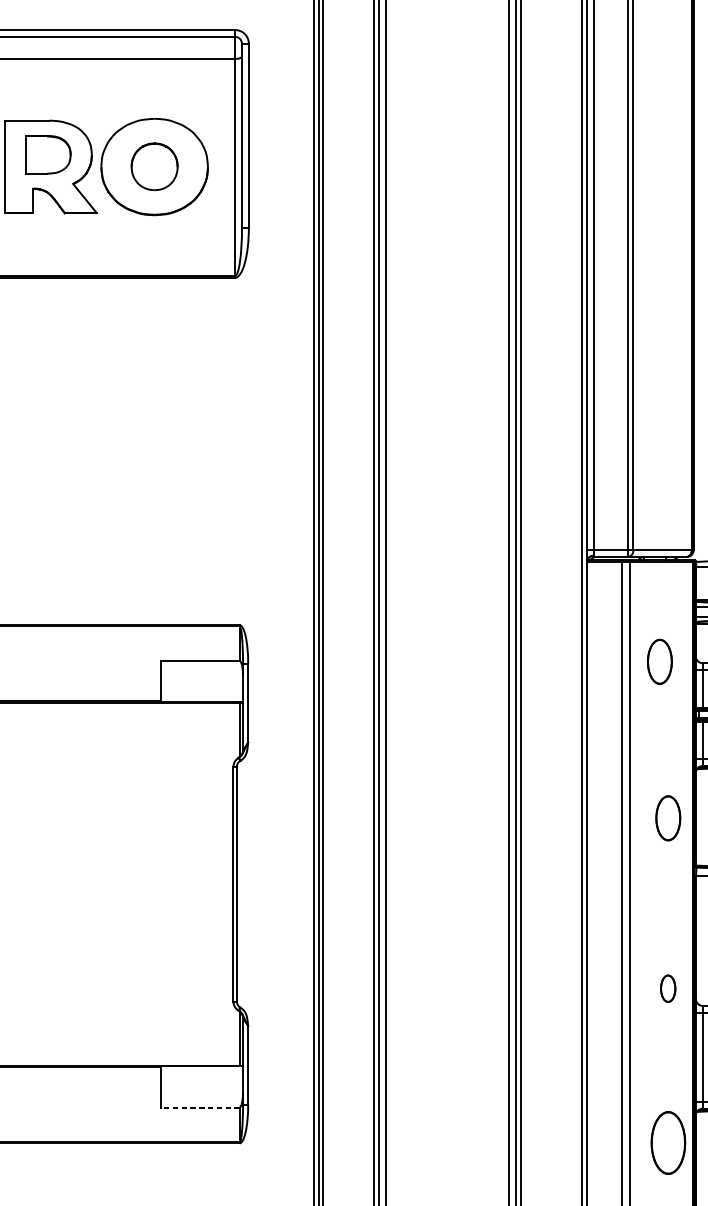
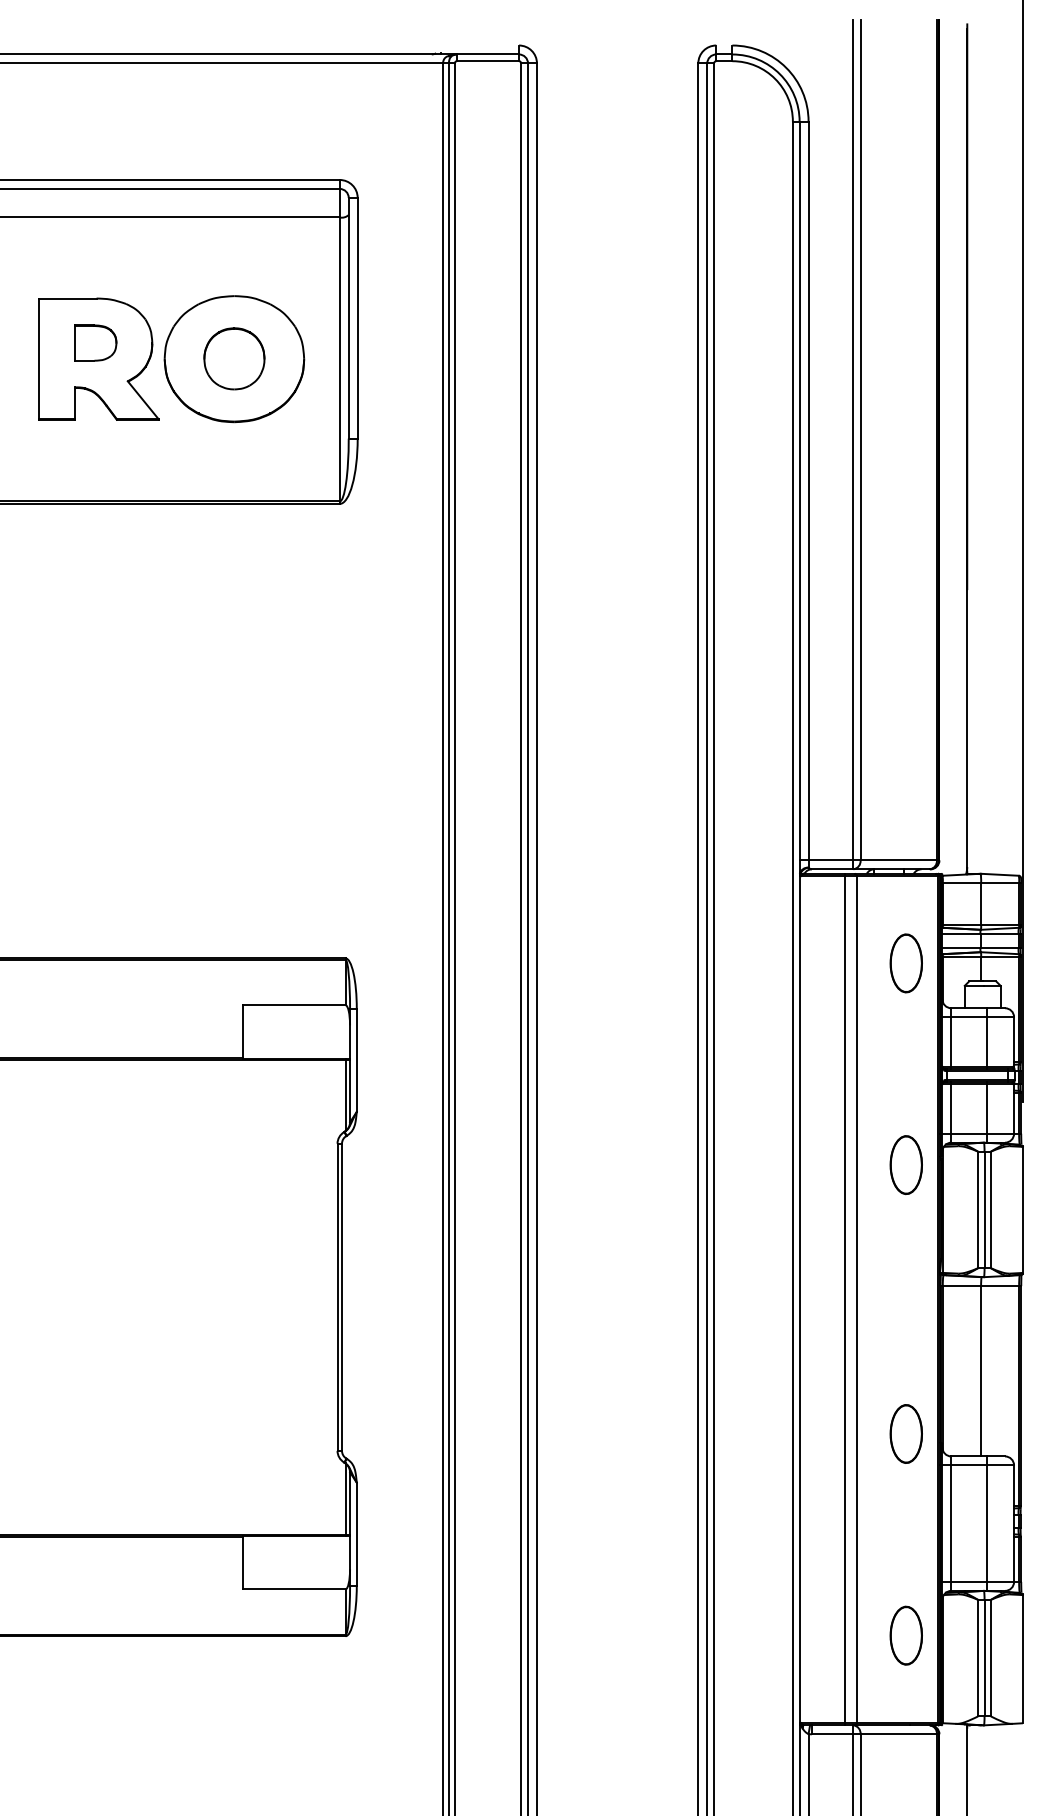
part: (48, 154) -> (95, 342), size x0.71
part: (659, 661) -> (905, 963), moved
part: (667, 818) -> (905, 1165), moved
part: (667, 988) -> (905, 1433), size x1.67
line: (200, 1107) -> (294, 1589), dashed -> solid
part: (667, 1142) -> (905, 1635), size x0.71

